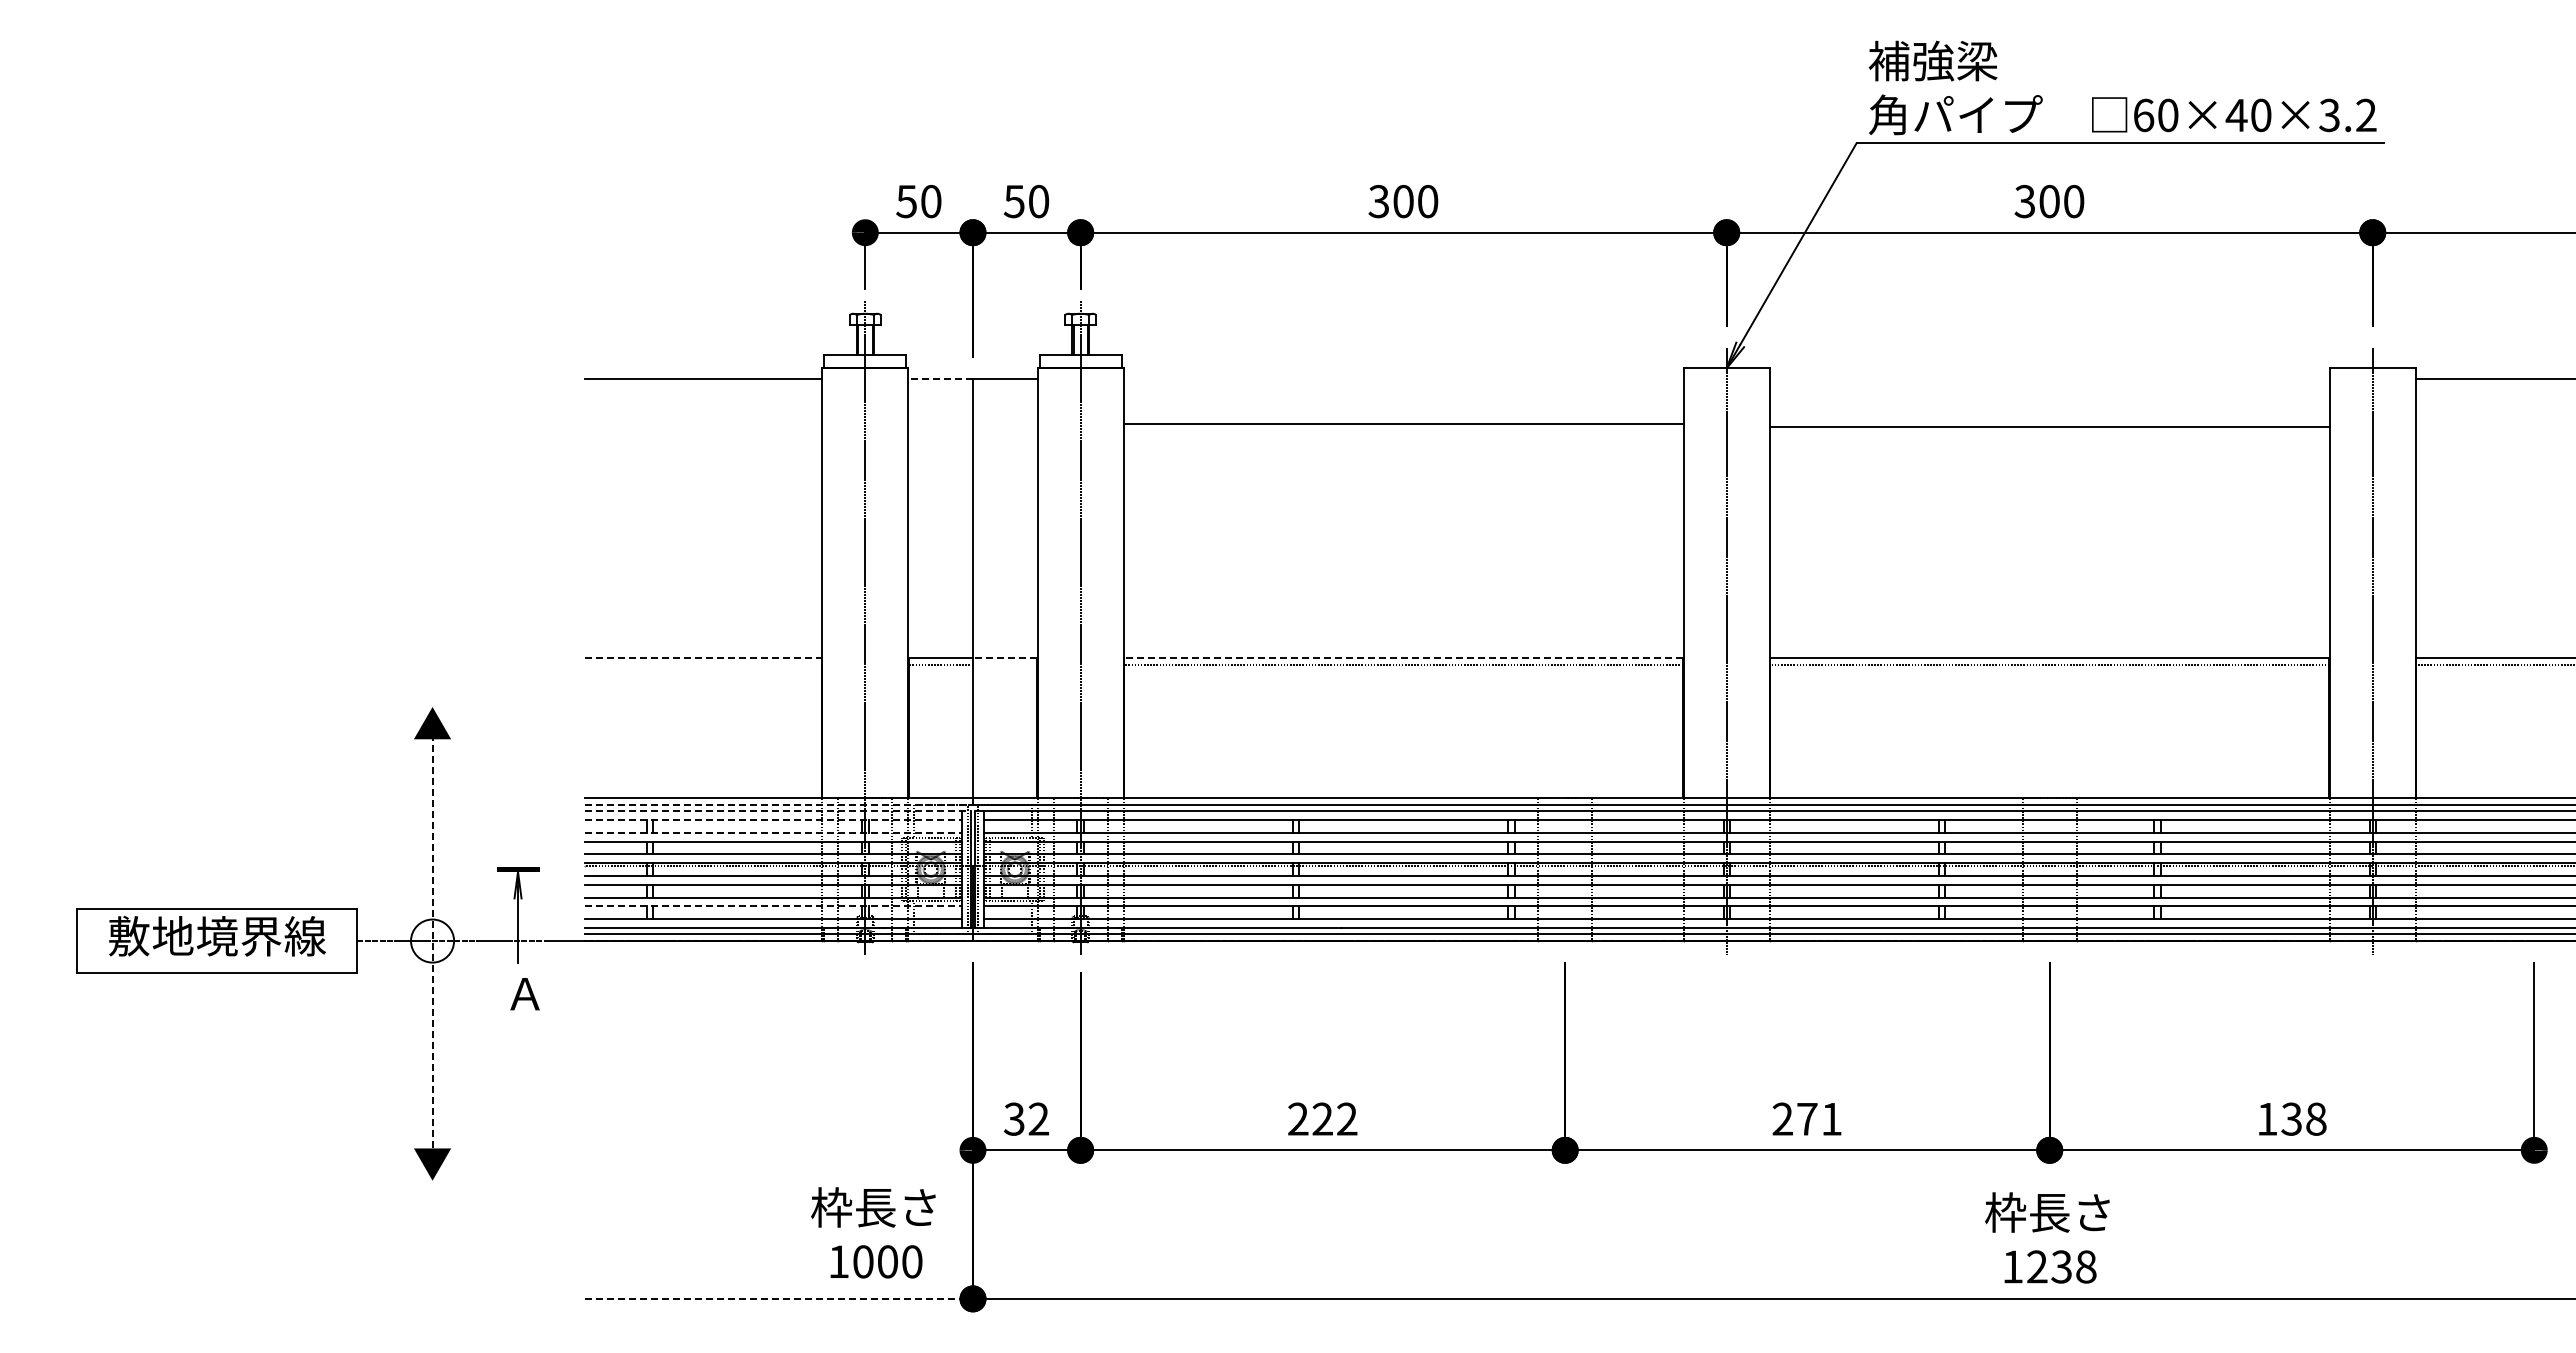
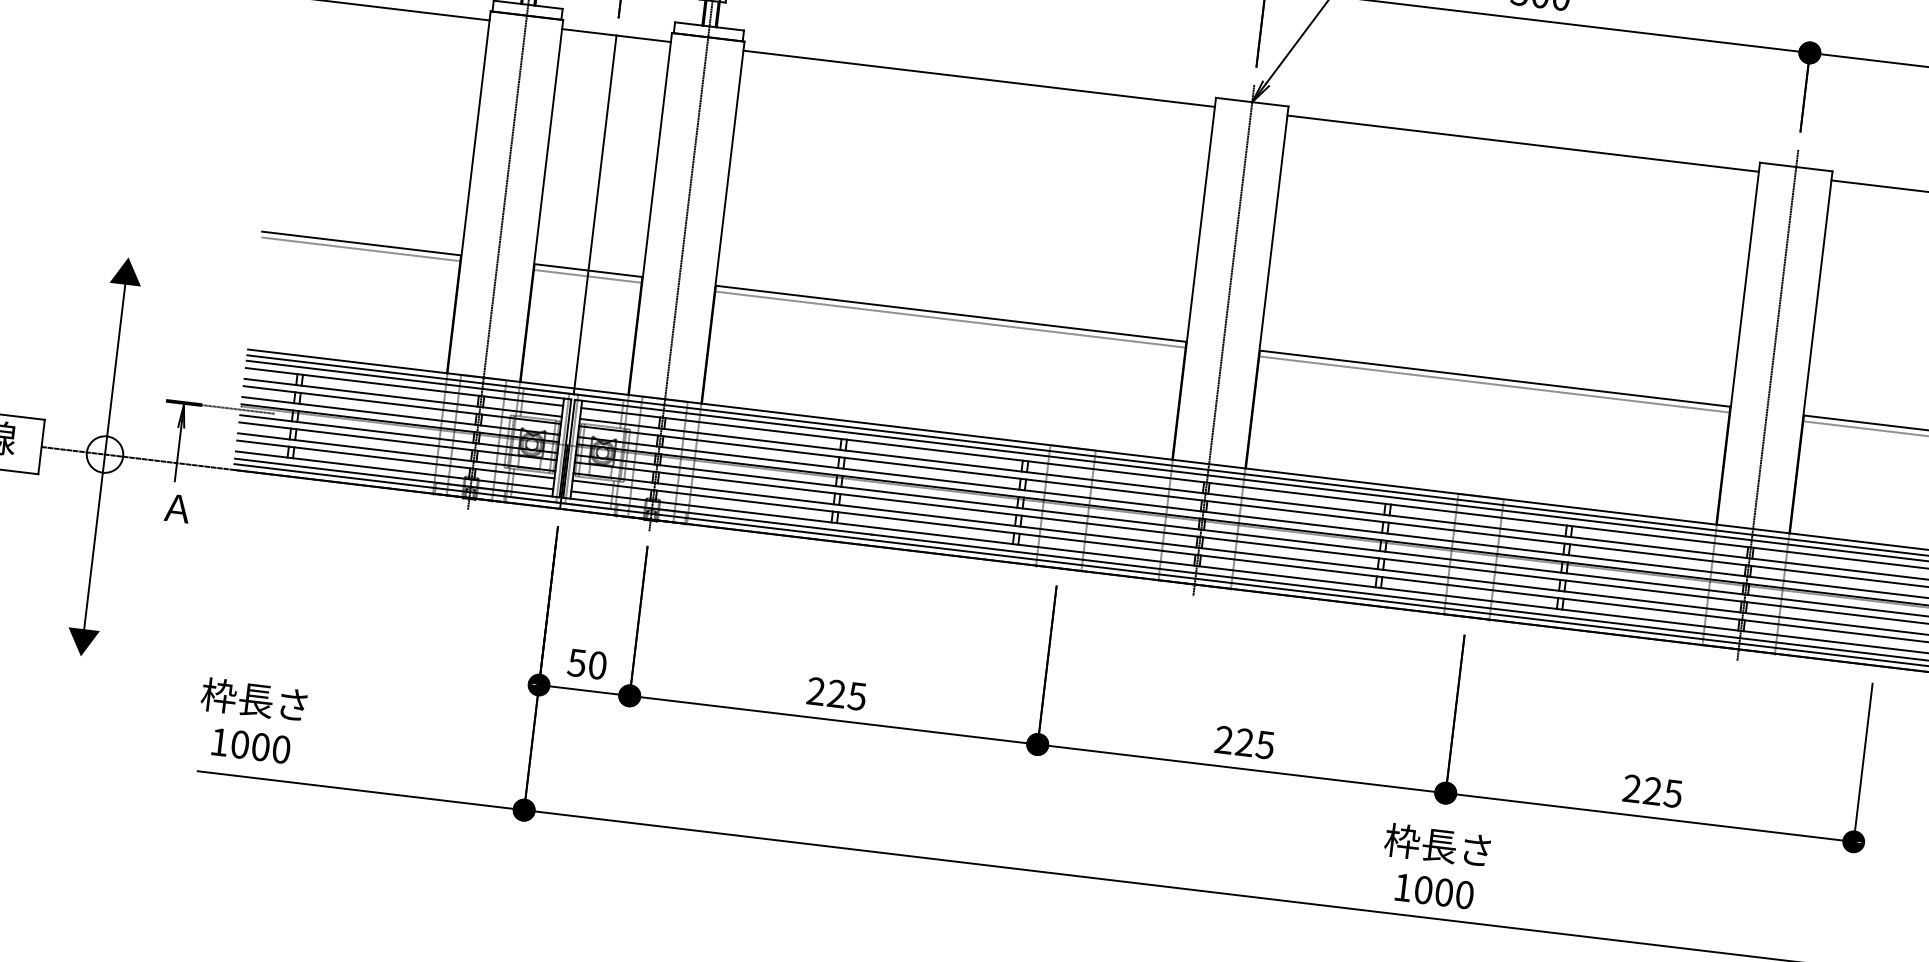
line: (940, 379) -> (589, 32), dashed -> solid
line: (1403, 424) -> (978, 79), moved
line: (2049, 427) -> (1522, 144), moved
line: (703, 658) -> (361, 243), dashed -> solid
line: (1004, 658) -> (614, 274), dashed -> solid
line: (1403, 658) -> (950, 314), dashed -> solid
line: (703, 664) -> (360, 248), added
line: (1004, 664) -> (614, 279), added
line: (779, 804) -> (410, 374), dashed -> solid
line: (778, 811) -> (409, 380), dashed -> solid
line: (774, 820) -> (405, 387), dashed -> solid
line: (774, 832) -> (403, 397), dashed -> solid
line: (582, 869) -> (238, 409), added
line: (774, 906) -> (396, 459), dashed -> solid
line: (432, 943) -> (104, 456), dashed -> solid
text: (1026, 1118) -> (587, 663), 32 -> 50
text: (1346, 1118) -> (856, 695), 222 -> 225
text: (1819, 1118) -> (1255, 743), 271 -> 225
text: (2291, 1118) -> (1652, 790), 138 -> 225
text: (873, 1232) -> (251, 720), moved
text: (2061, 1266) -> (1443, 892), 1238 -> 1000
line: (779, 1298) -> (361, 790), dashed -> solid

